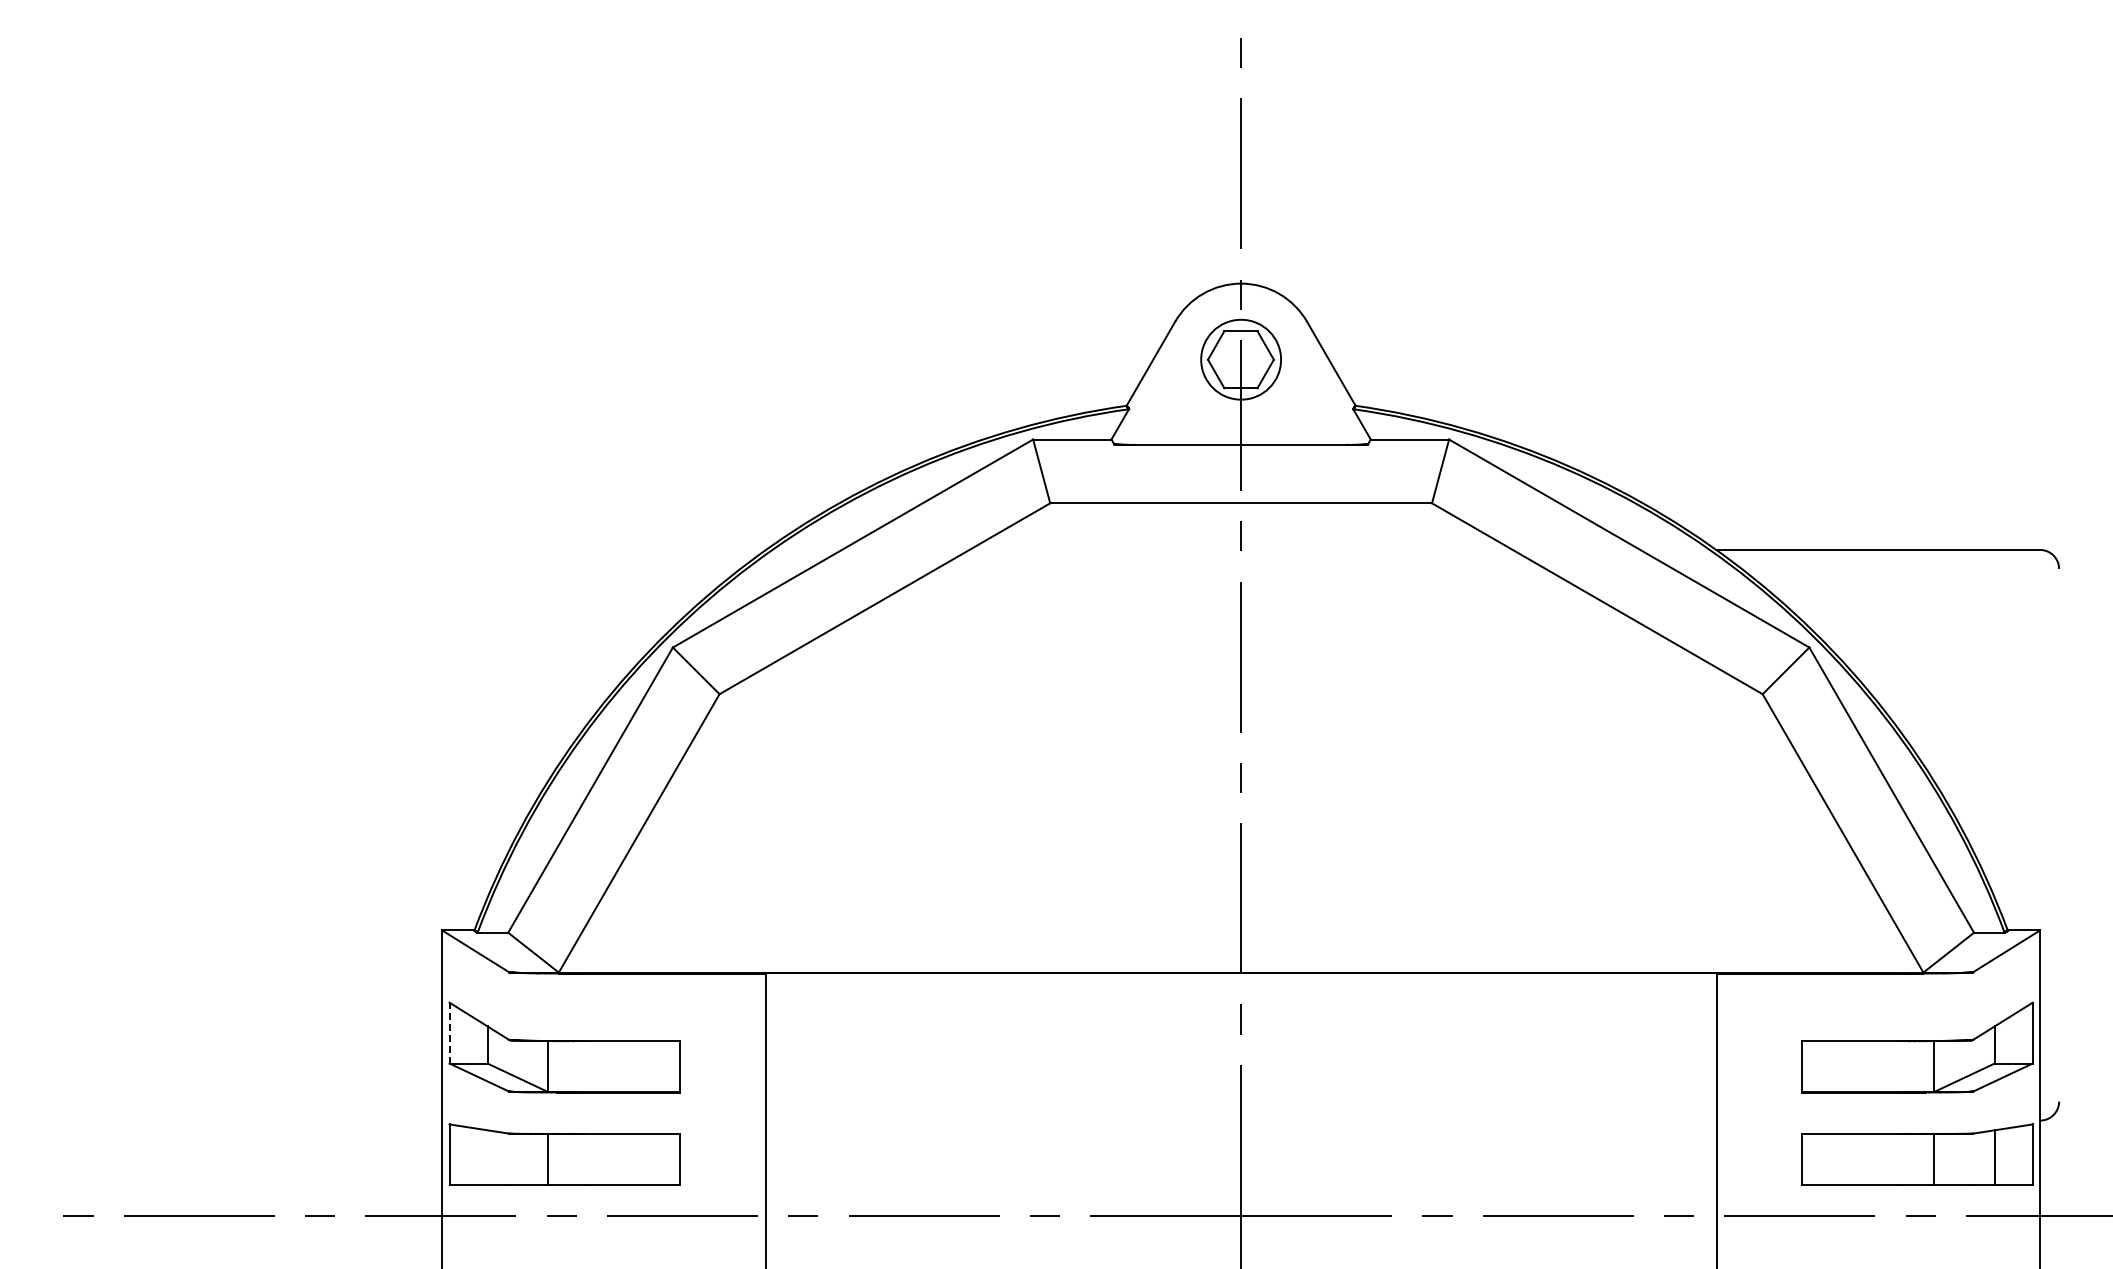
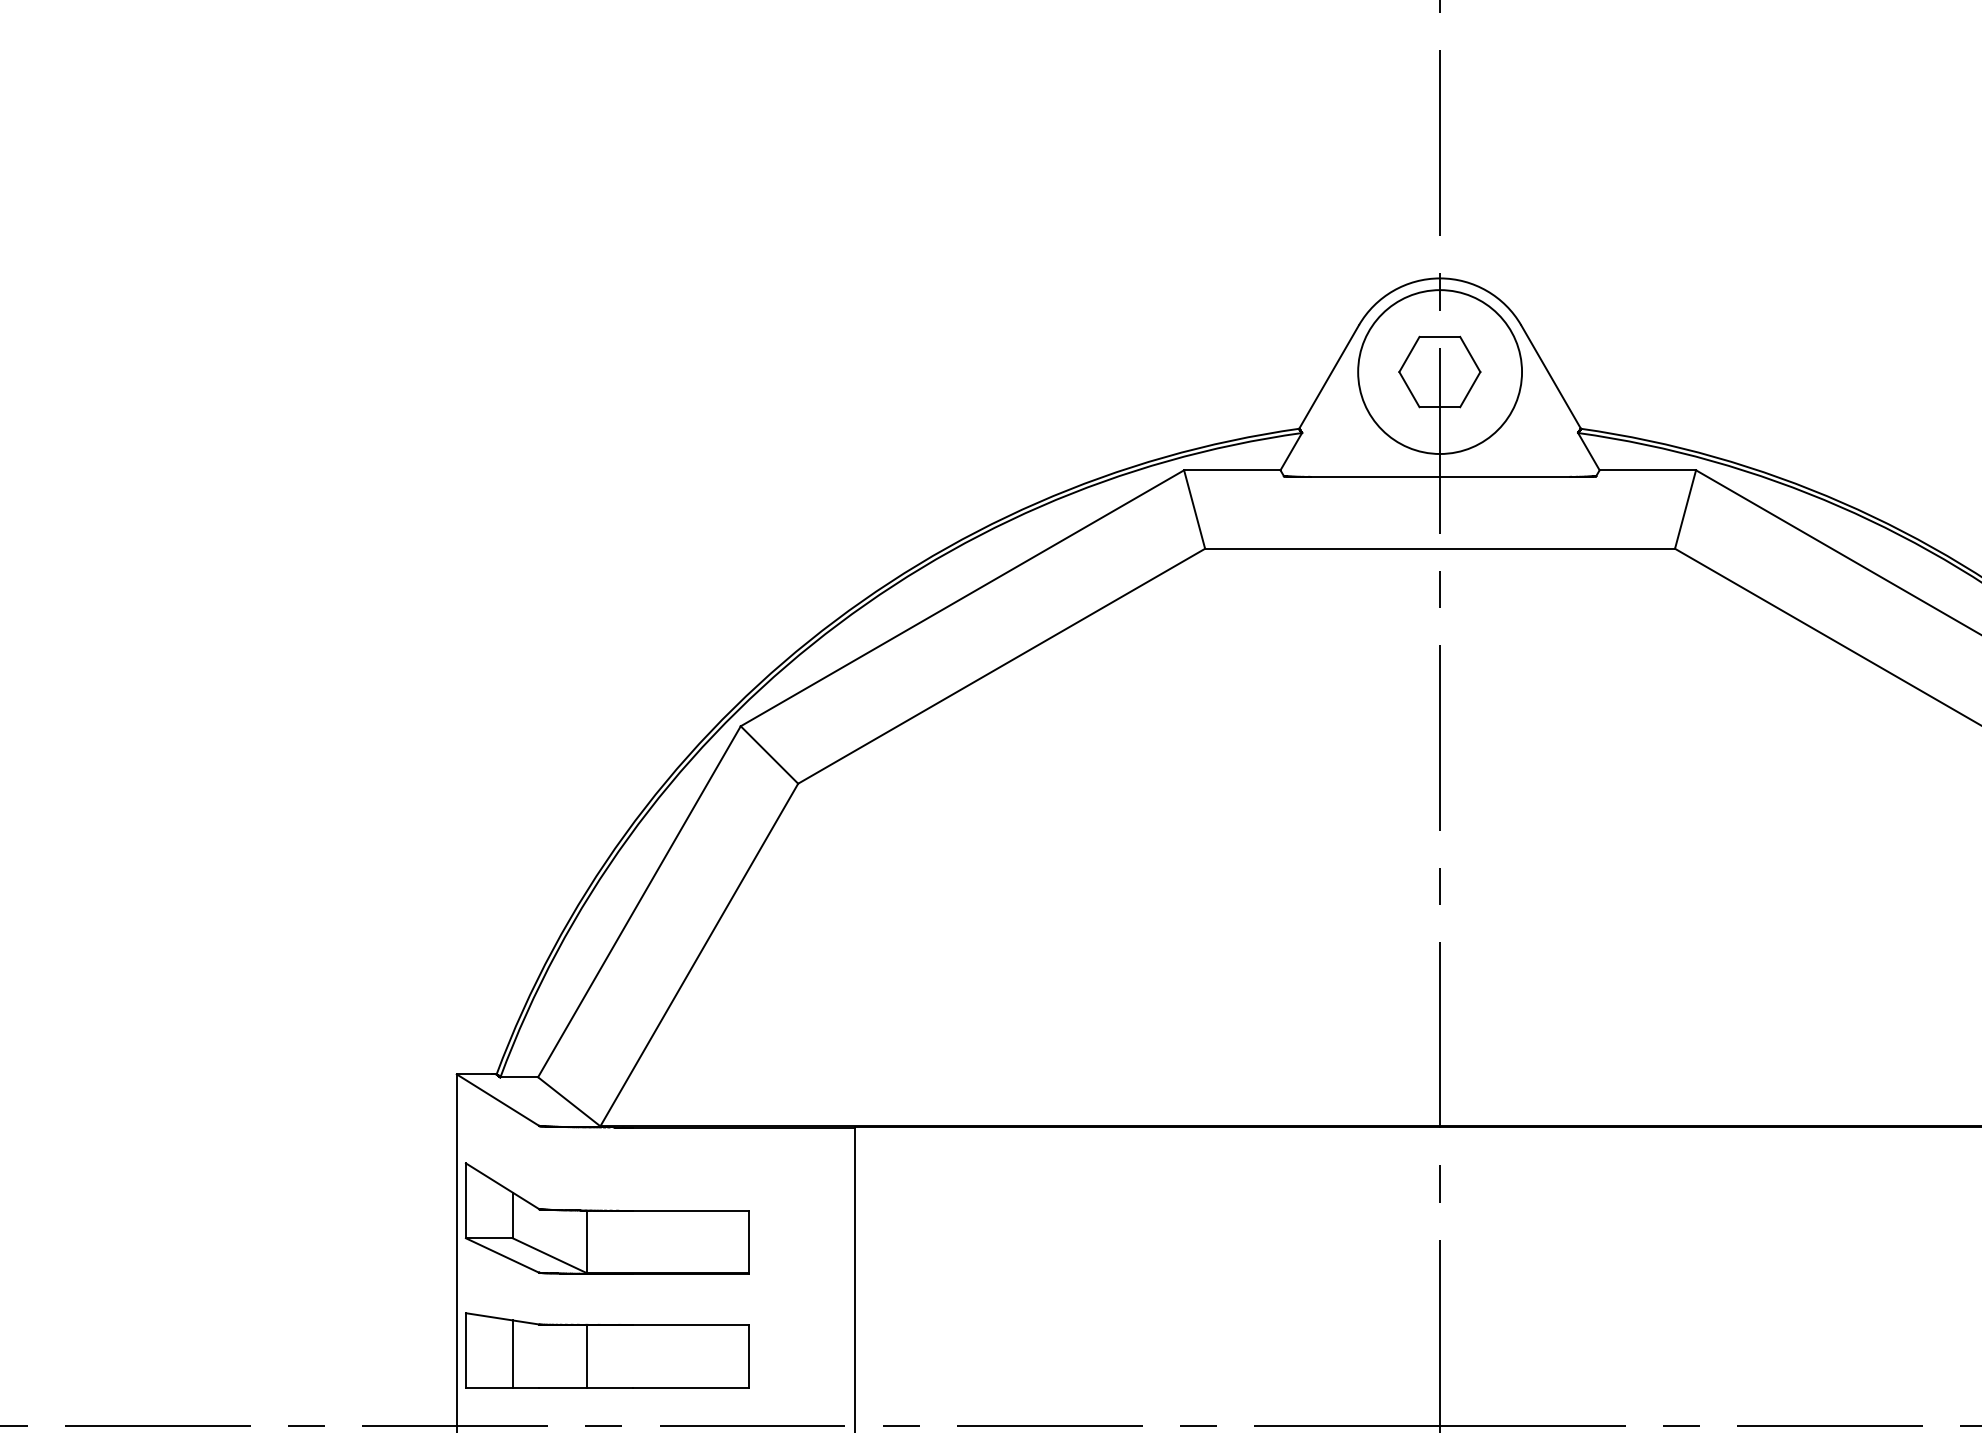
circle: (1240, 359) -> (1439, 371), size x1.67
line: (449, 1032) -> (465, 1200), dashed -> solid
line: (487, 1157) -> (512, 1353), added

